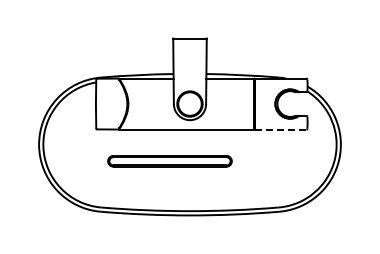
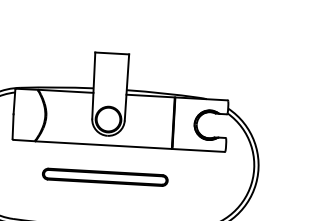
line: (280, 129) -> (198, 150), dashed -> solid
part: (169, 161) -> (104, 177), moved

